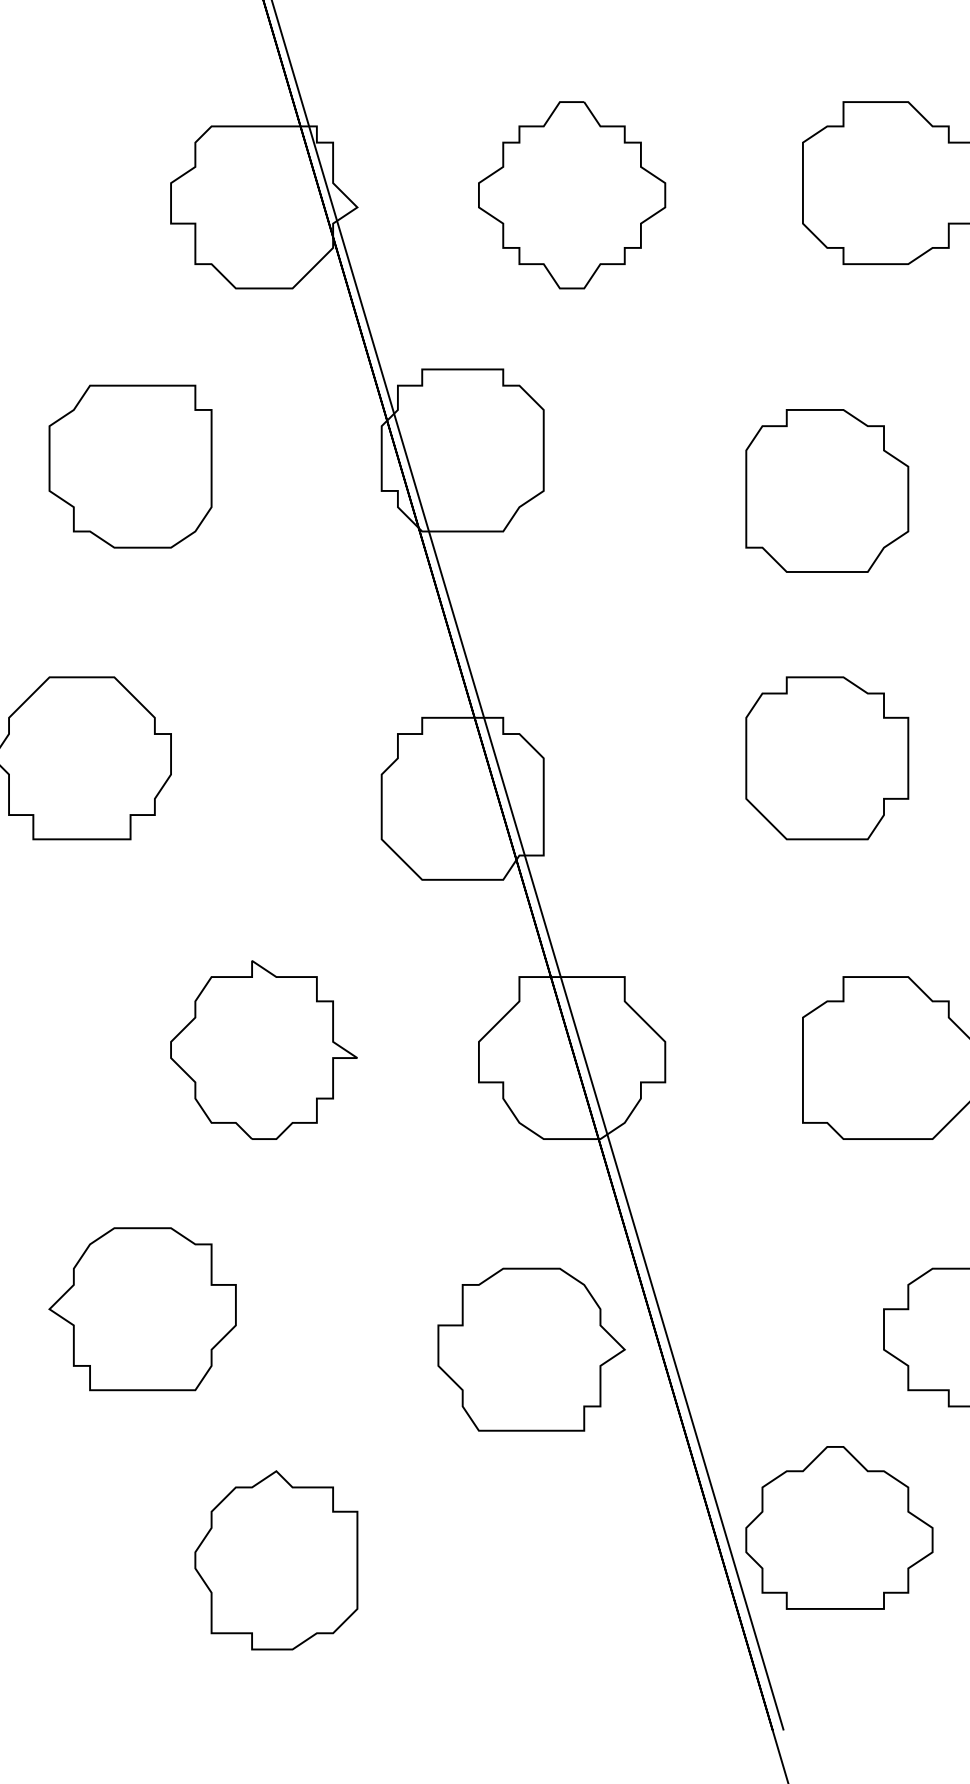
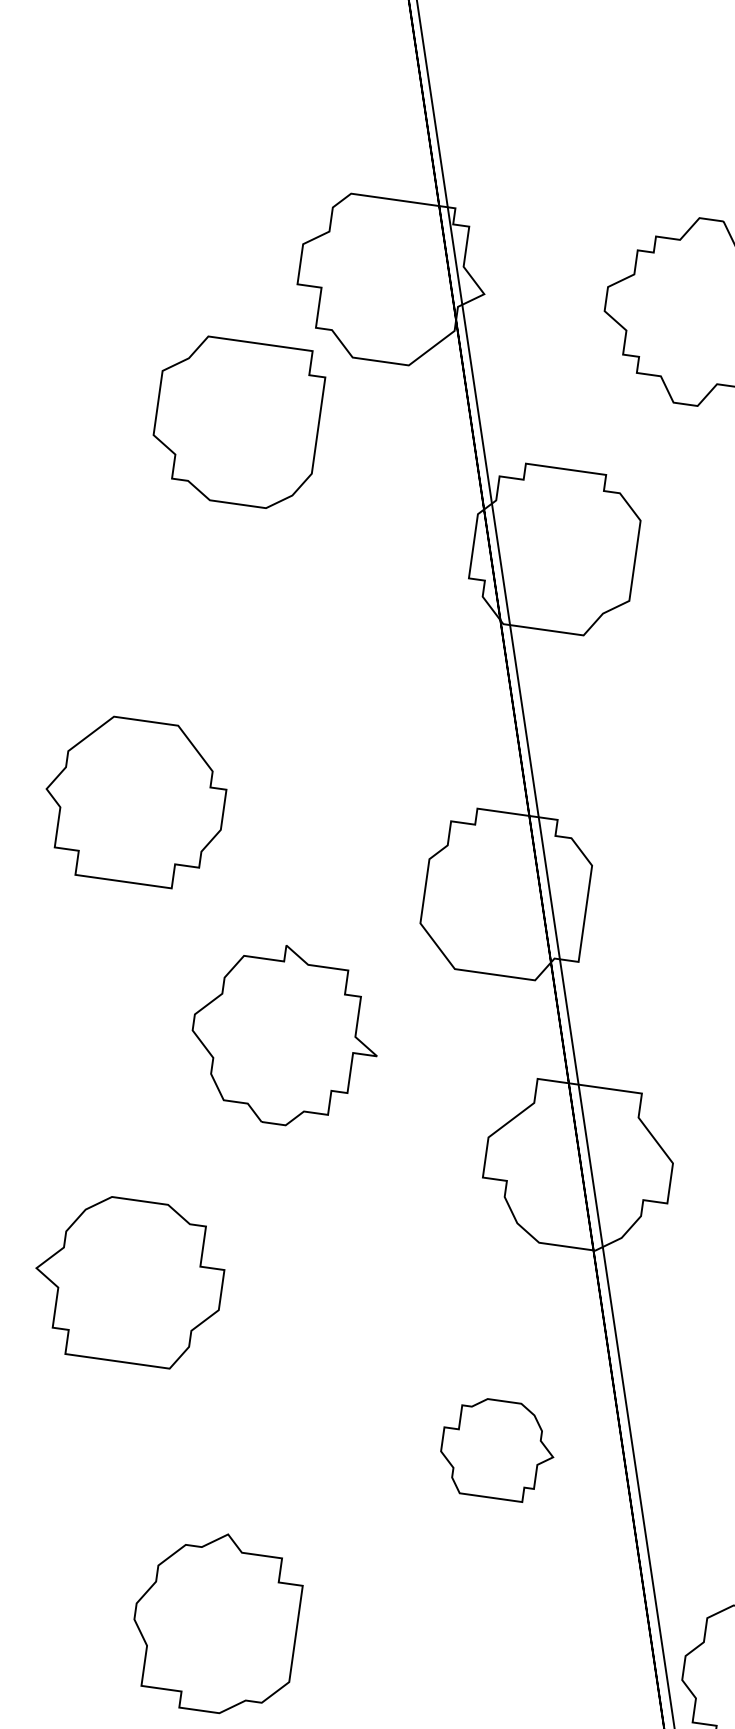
part: (130, 466) -> (237, 422), moved
part: (263, 1049) -> (285, 1034), moved
part: (142, 1309) -> (128, 1281), moved
part: (531, 1349) -> (497, 1449), size x0.6

